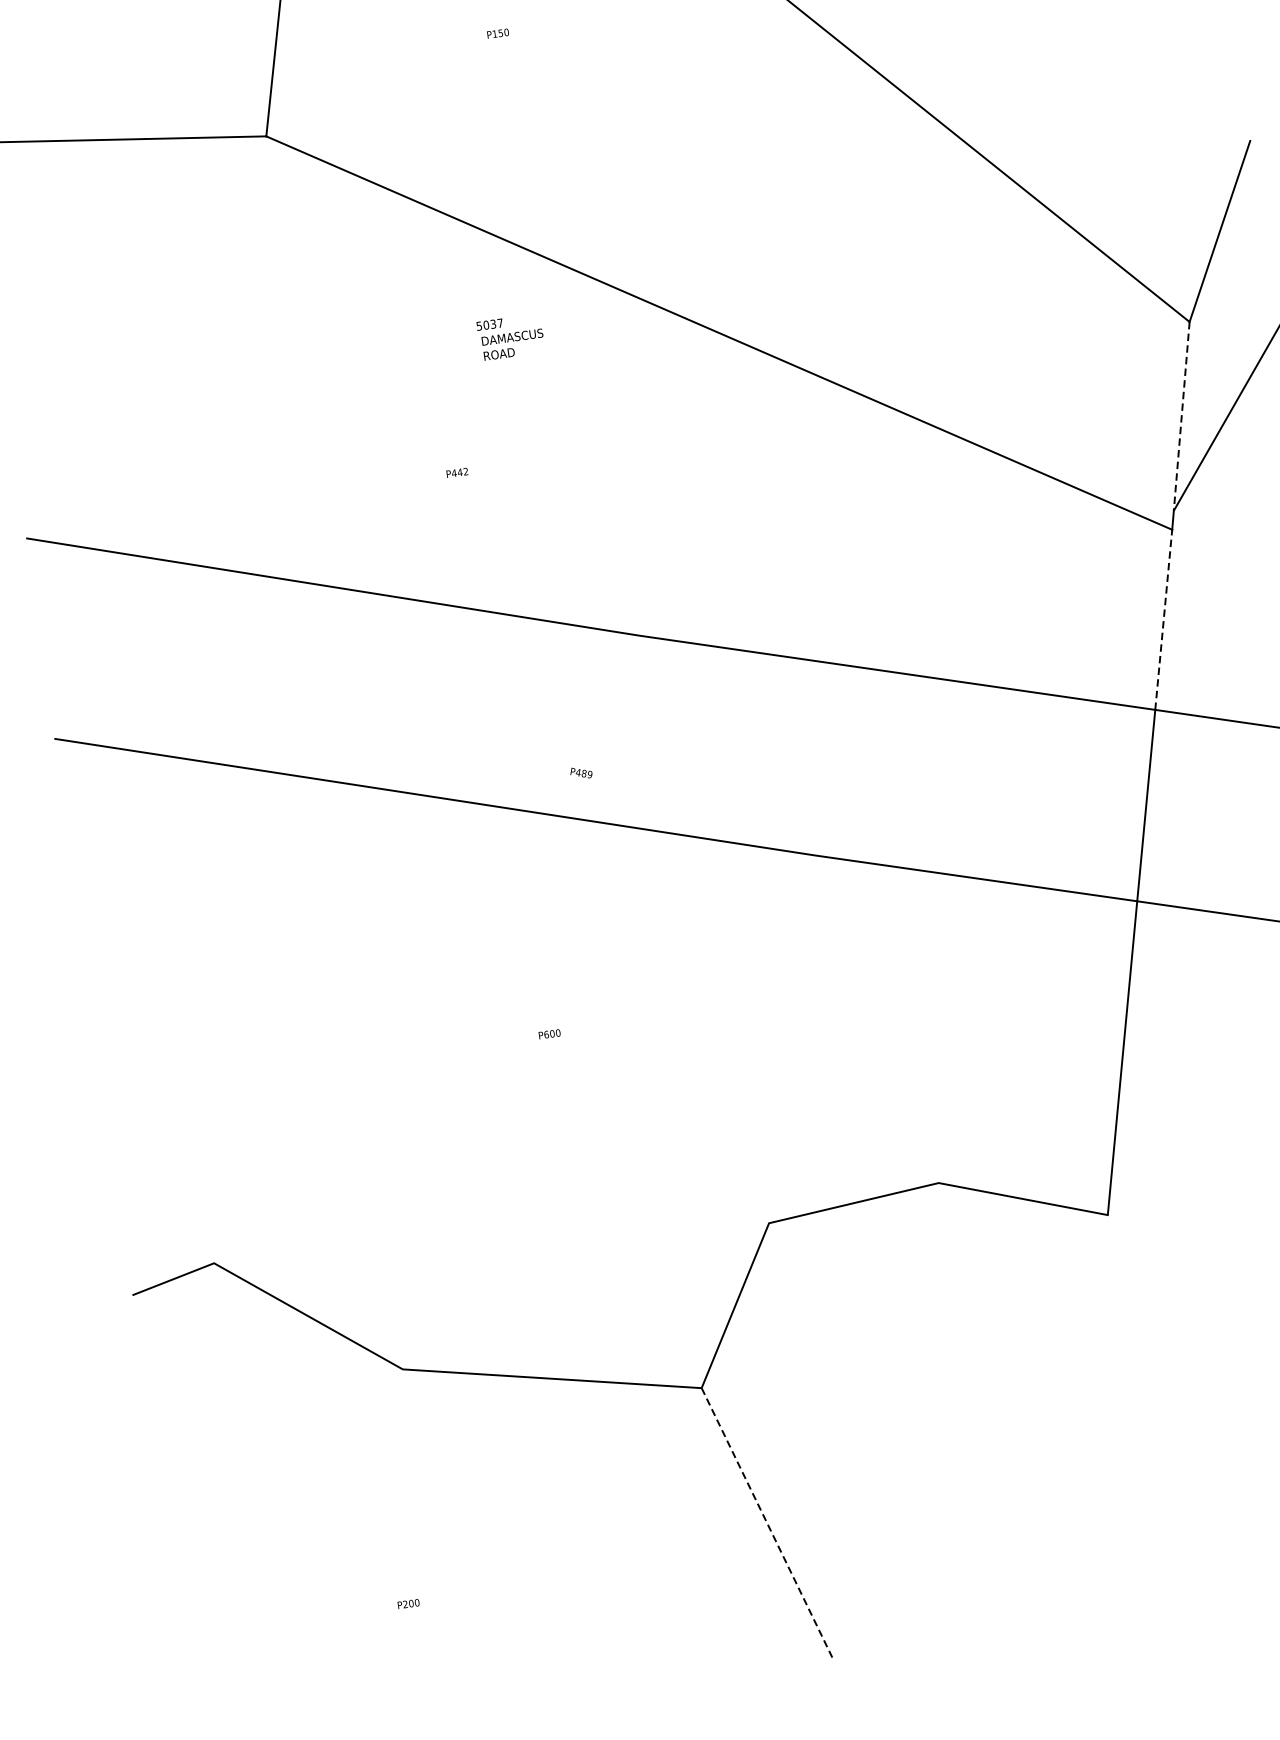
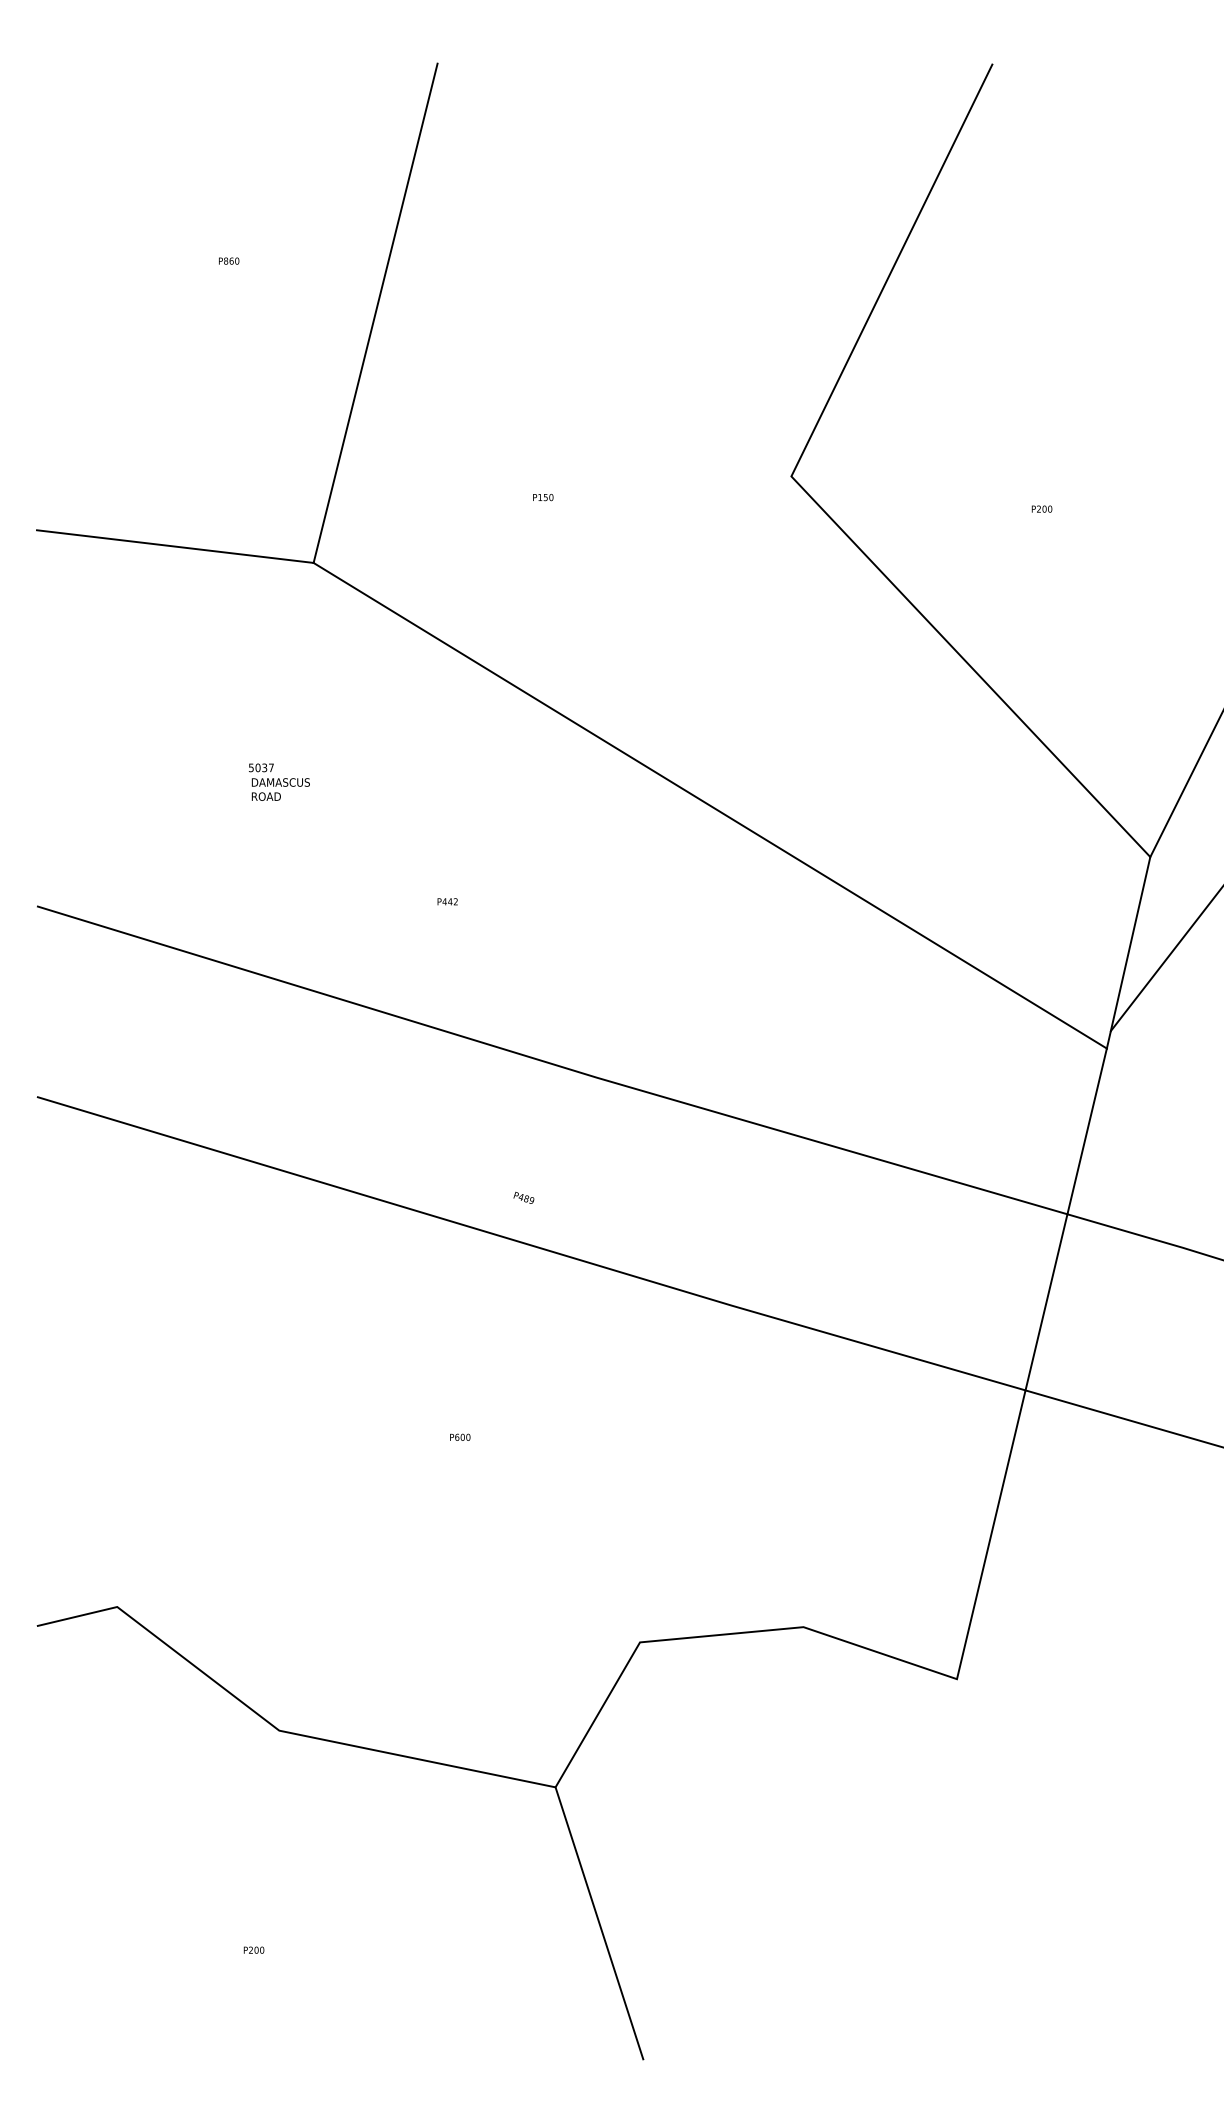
text: (510, 336) -> (279, 781), moved
line: (1181, 416) -> (1130, 944), dashed -> solid
line: (1163, 618) -> (1087, 1130), dashed -> solid
line: (767, 1524) -> (599, 1923), dashed -> solid

